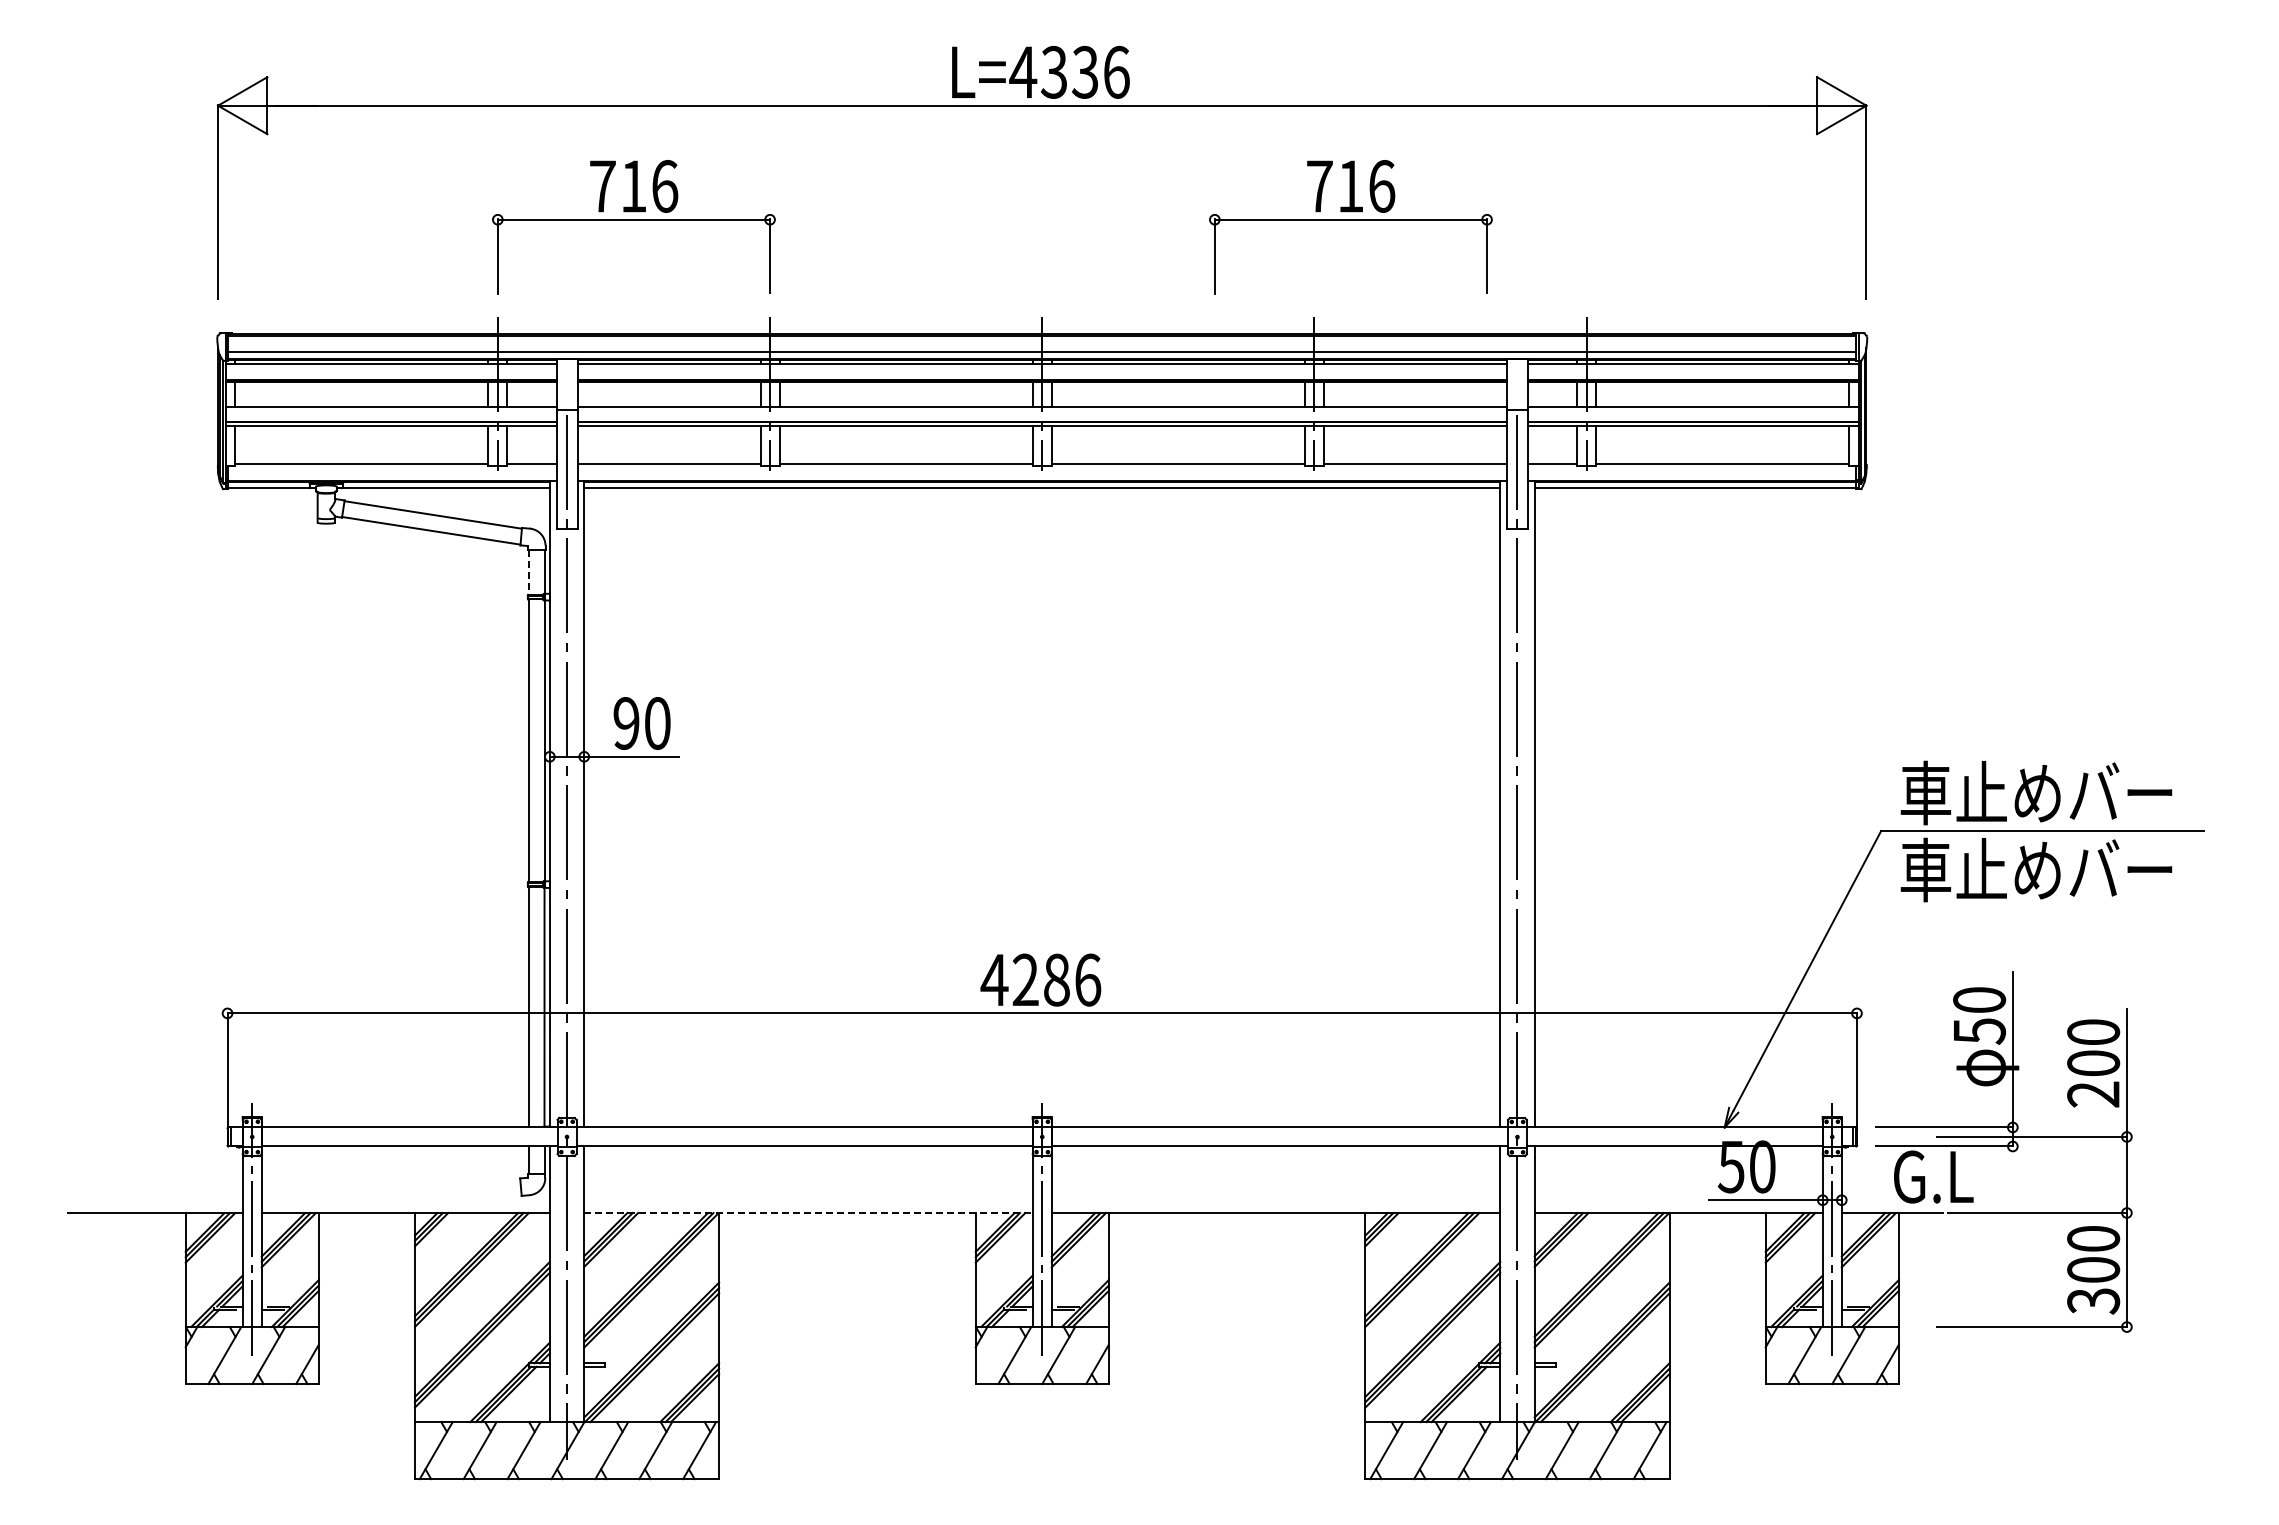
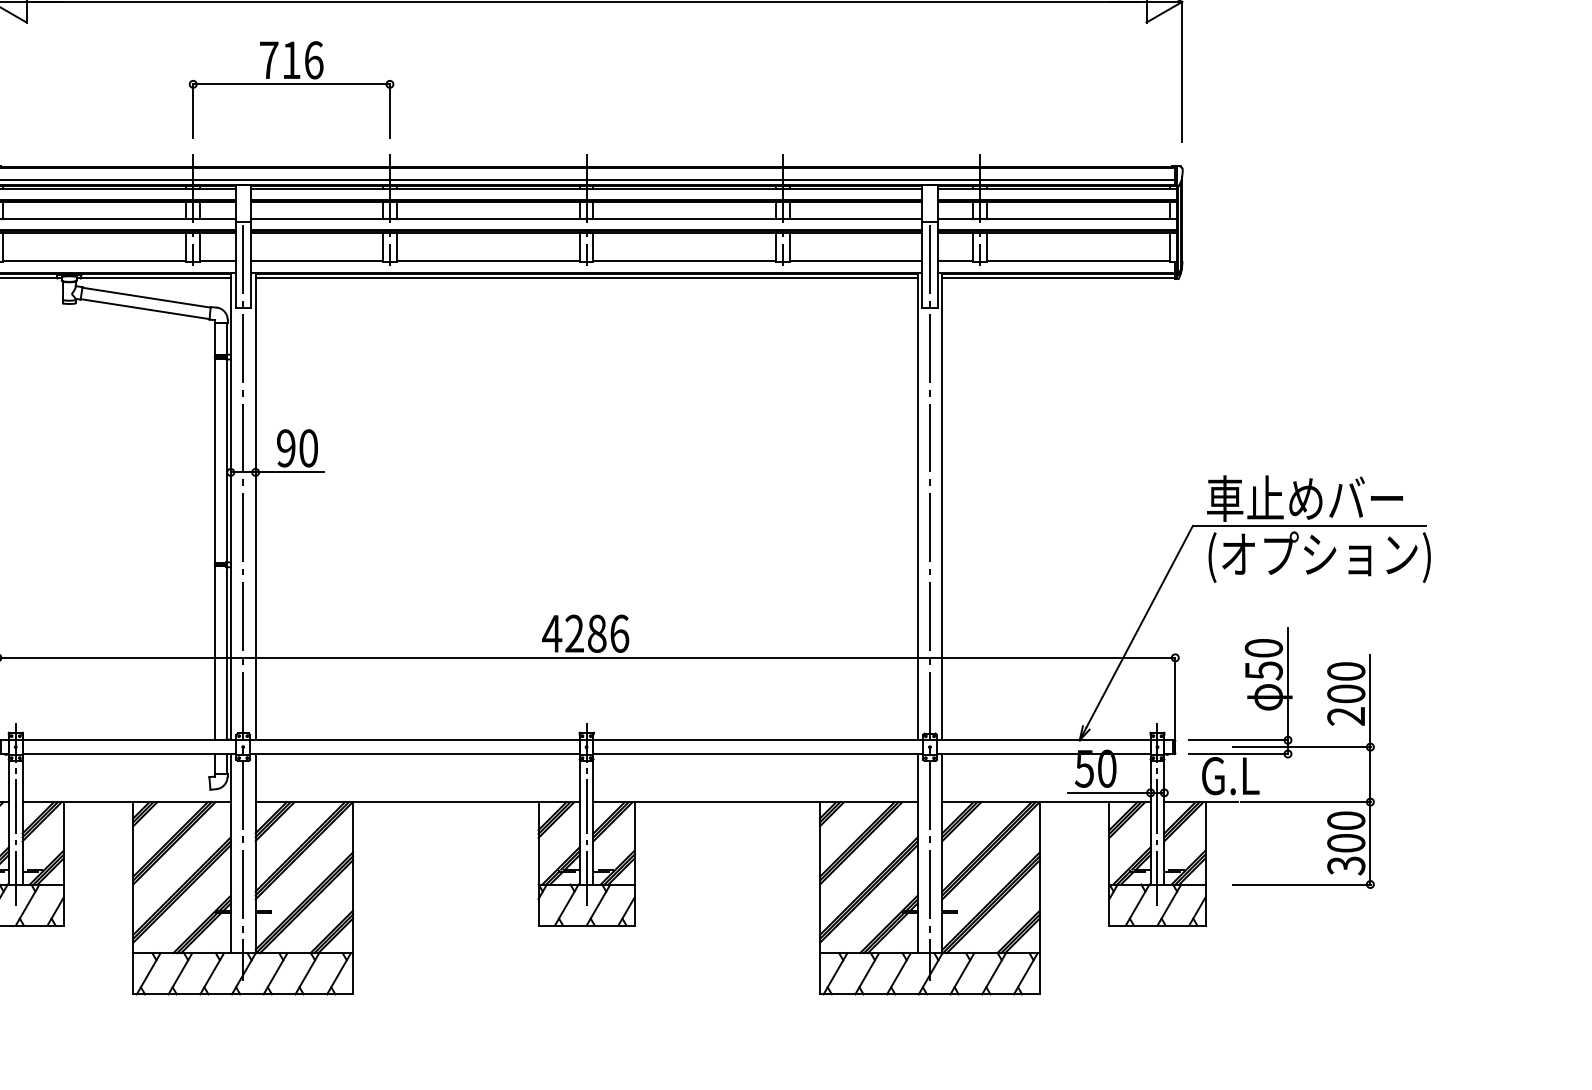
part: (1350, 220) -> (809, 84), removed
line: (528, 572) -> (215, 339), dashed -> solid
text: (2055, 873) -> (1318, 556), 車止めバー -> (オプション)
line: (808, 1213) -> (417, 802), dashed -> solid

